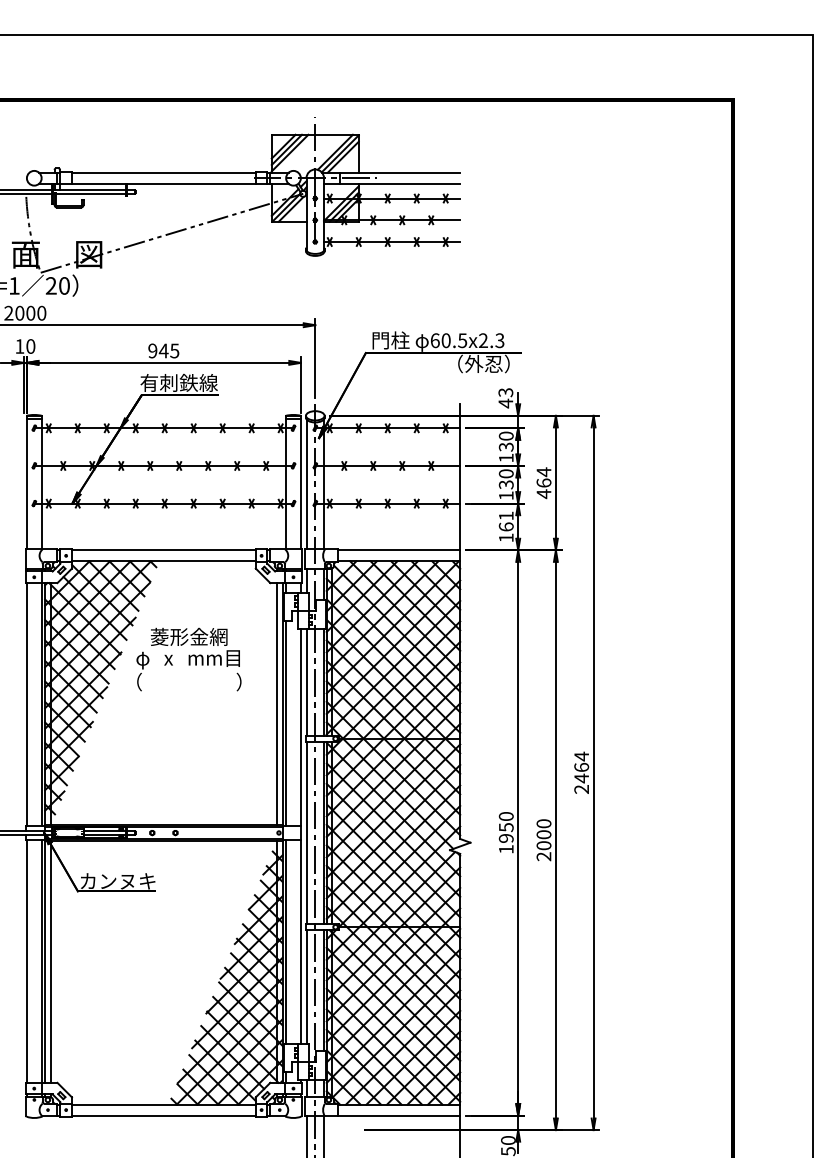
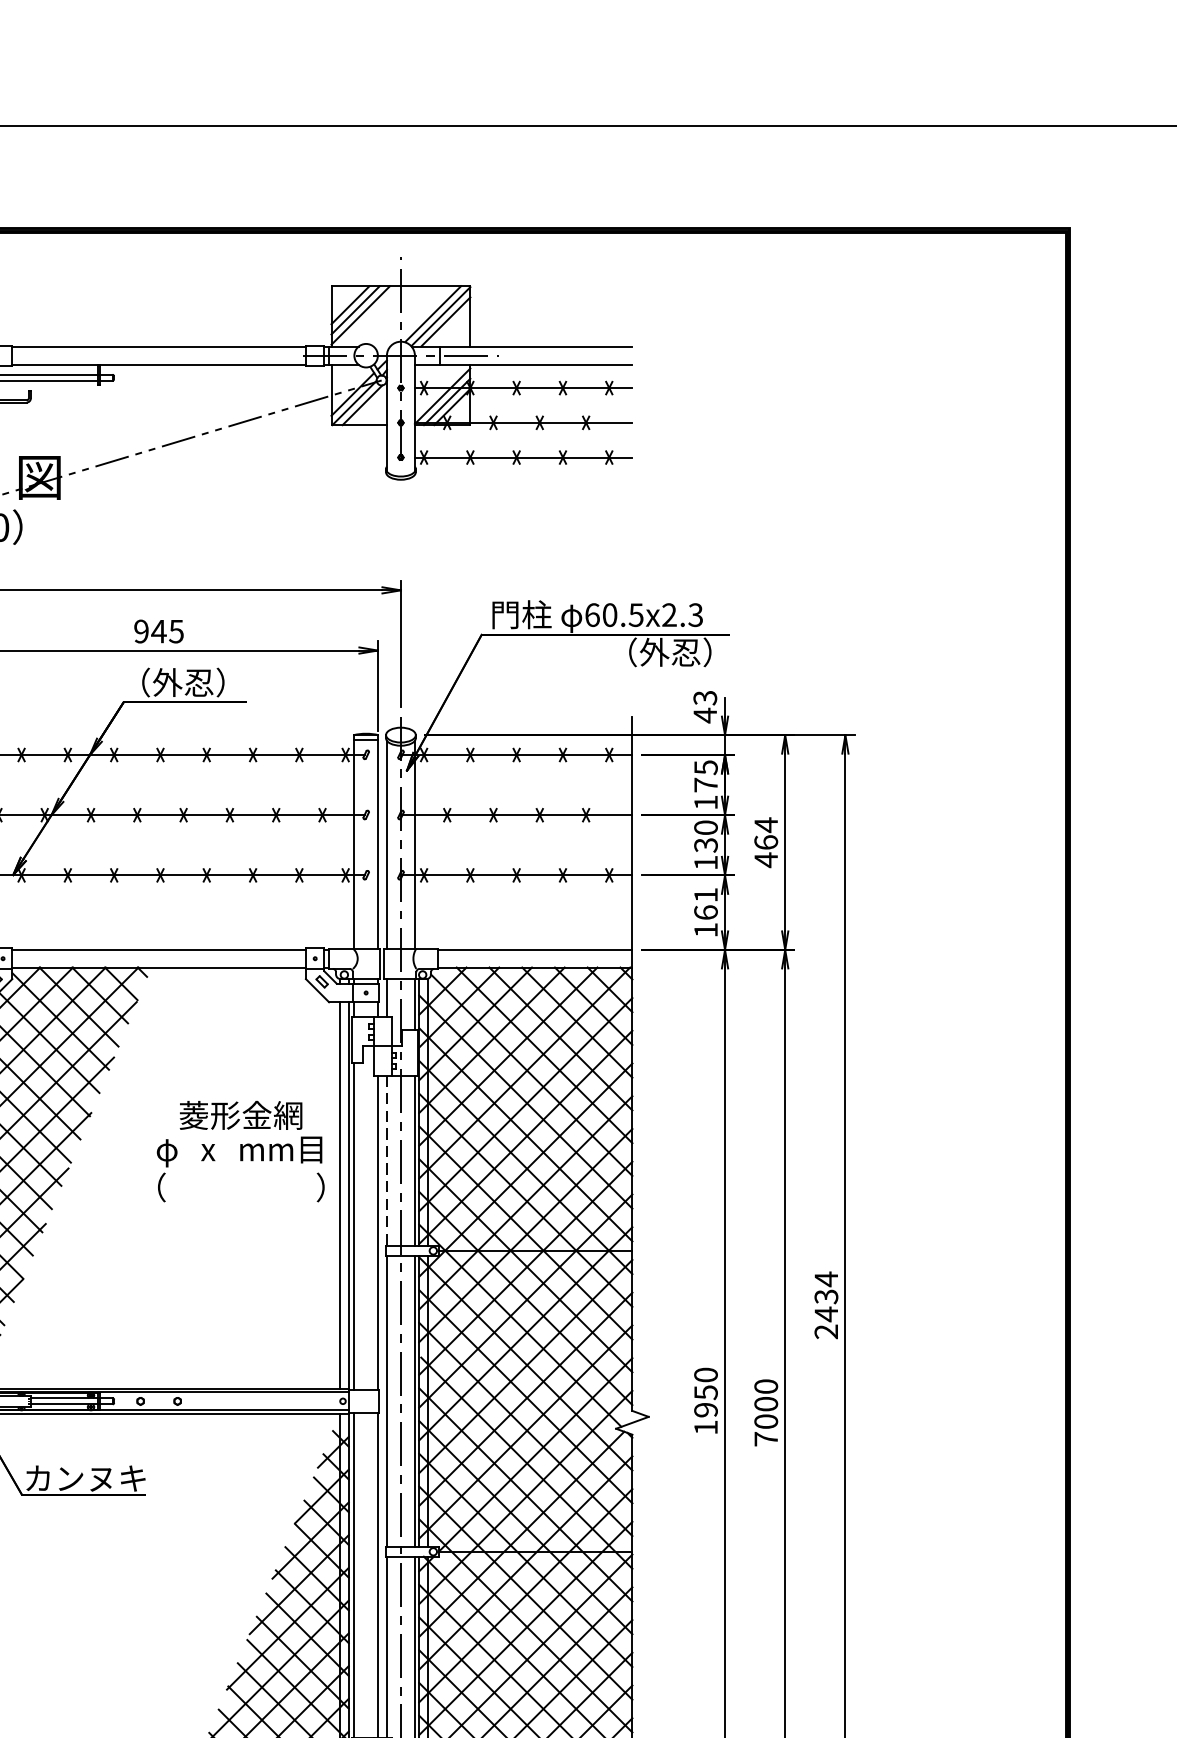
text: (178, 382) -> (182, 681), 有刺鉄線 -> （外忍）
text: (505, 441) -> (704, 776), 130 -> 175
text: (188, 659) -> (239, 1151), moved
line: (306, 682) -> (386, 1161), solid -> dashed
text: (581, 767) -> (826, 1296), 2464 -> 2434
text: (543, 856) -> (765, 1438), 2000 -> 7000

